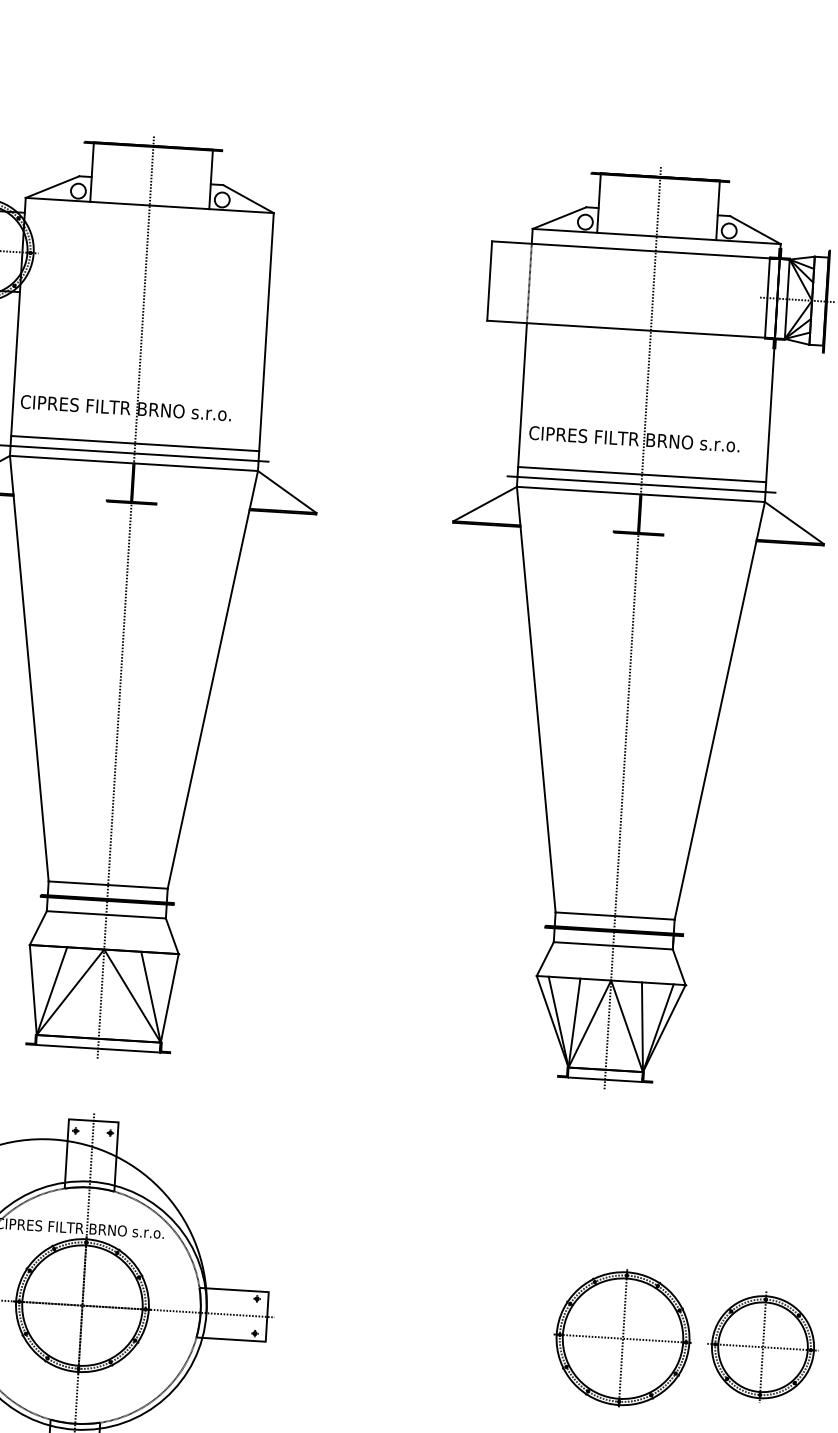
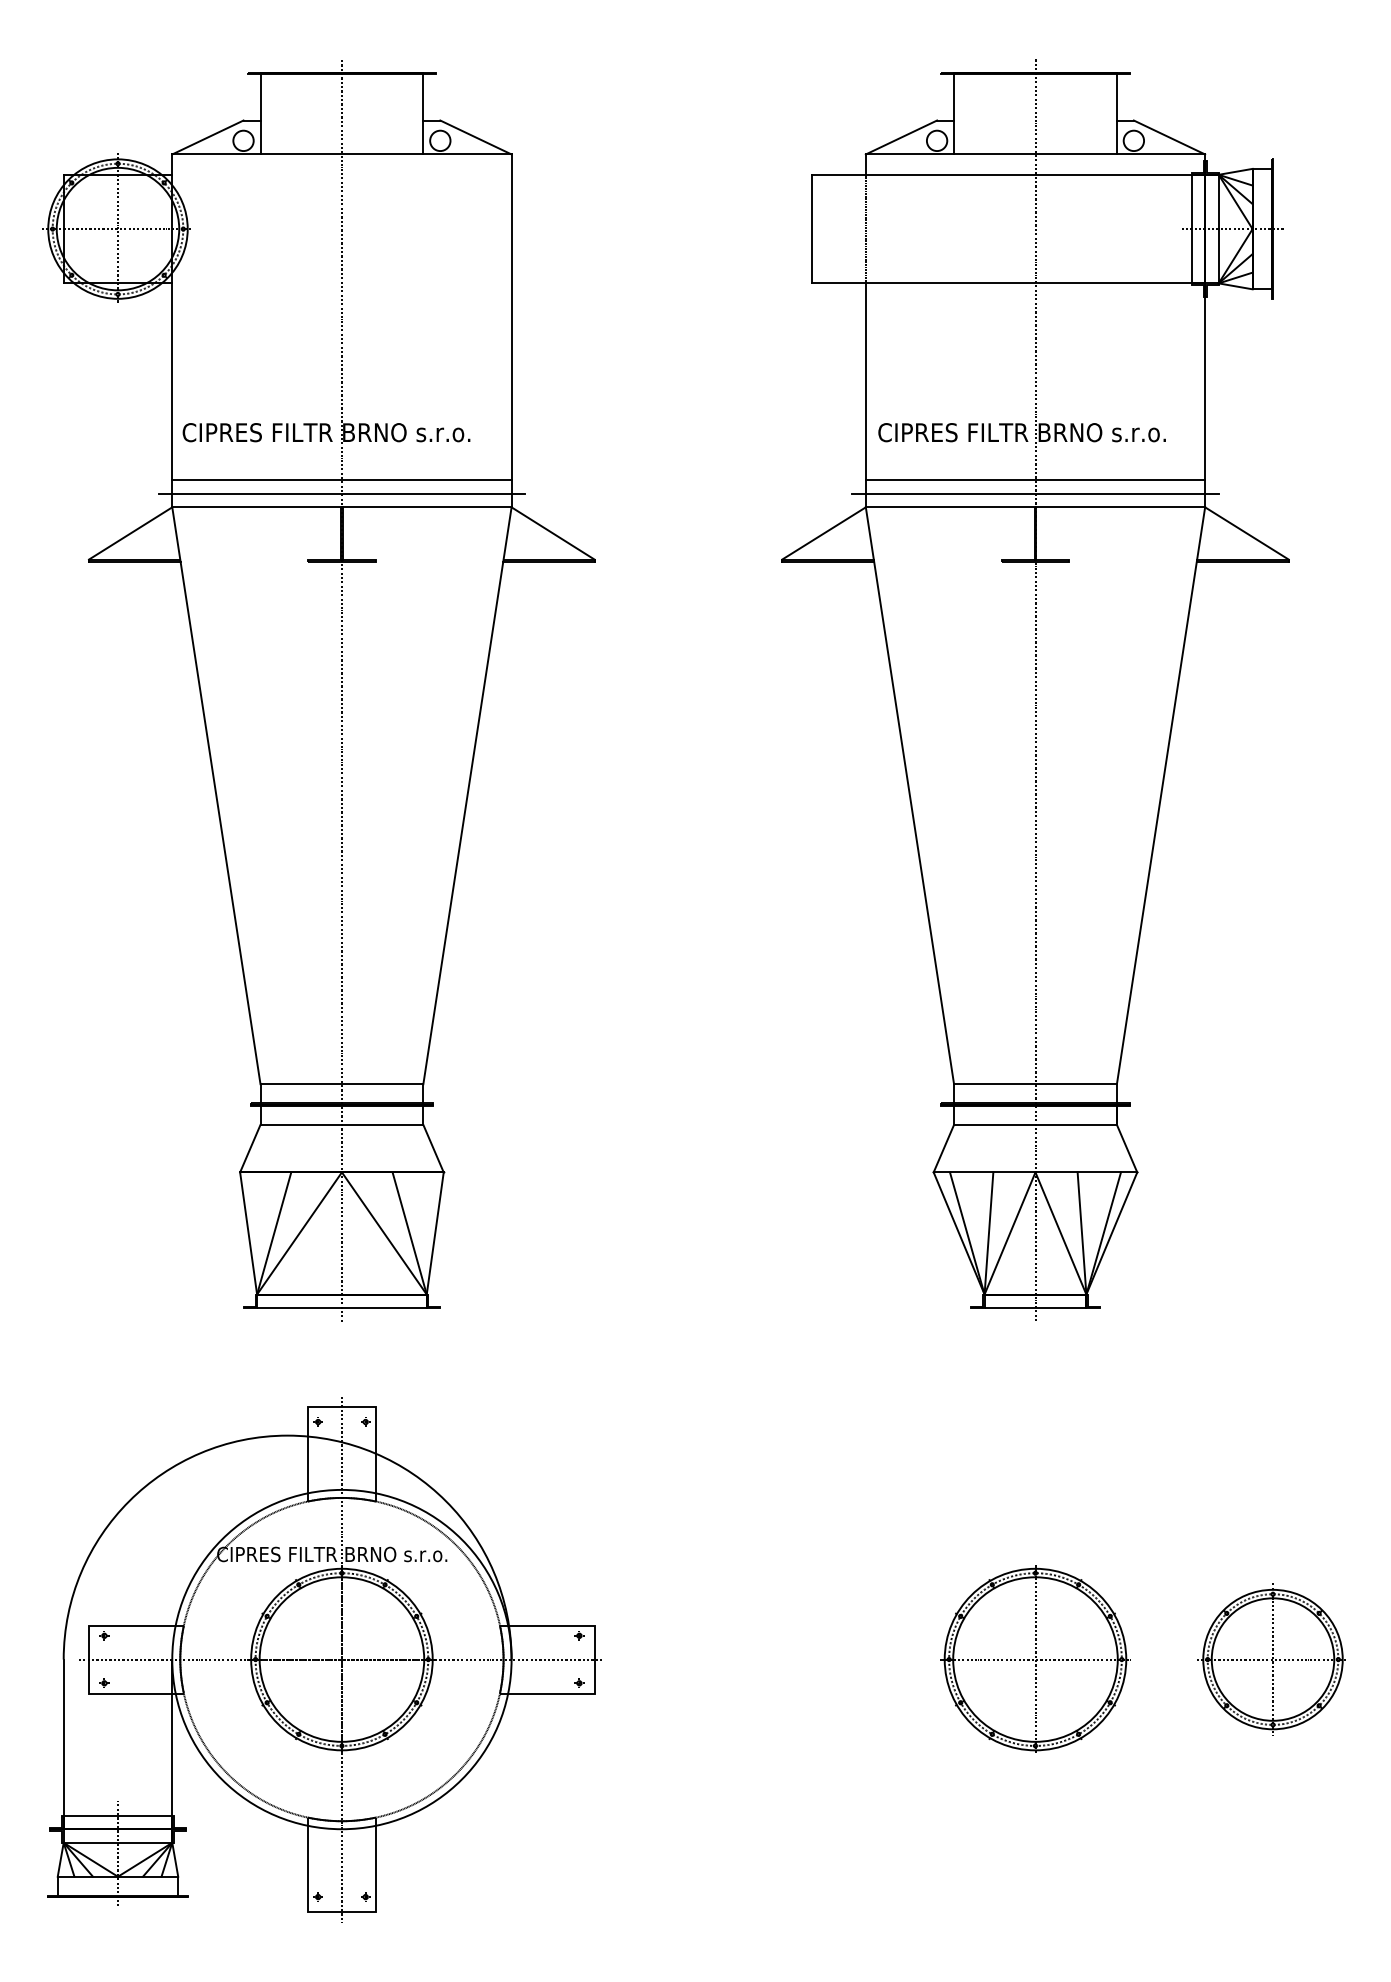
part: (623, 1337) -> (1035, 1658), moved

